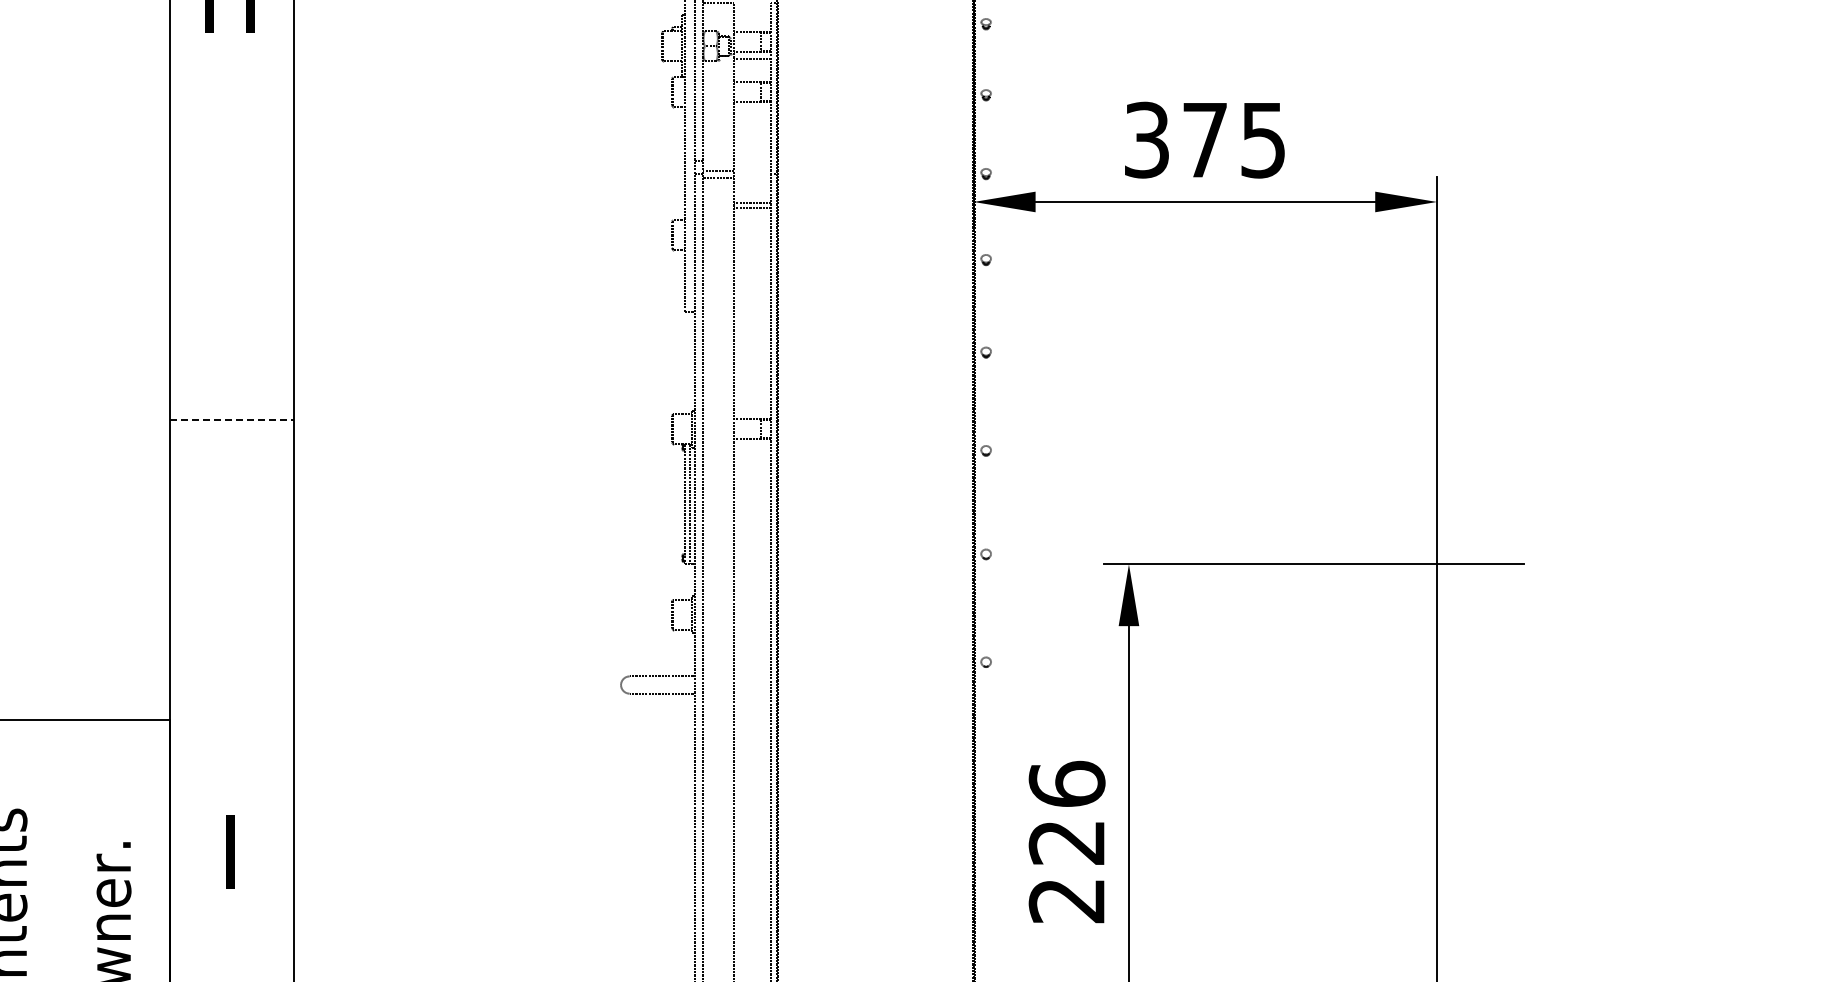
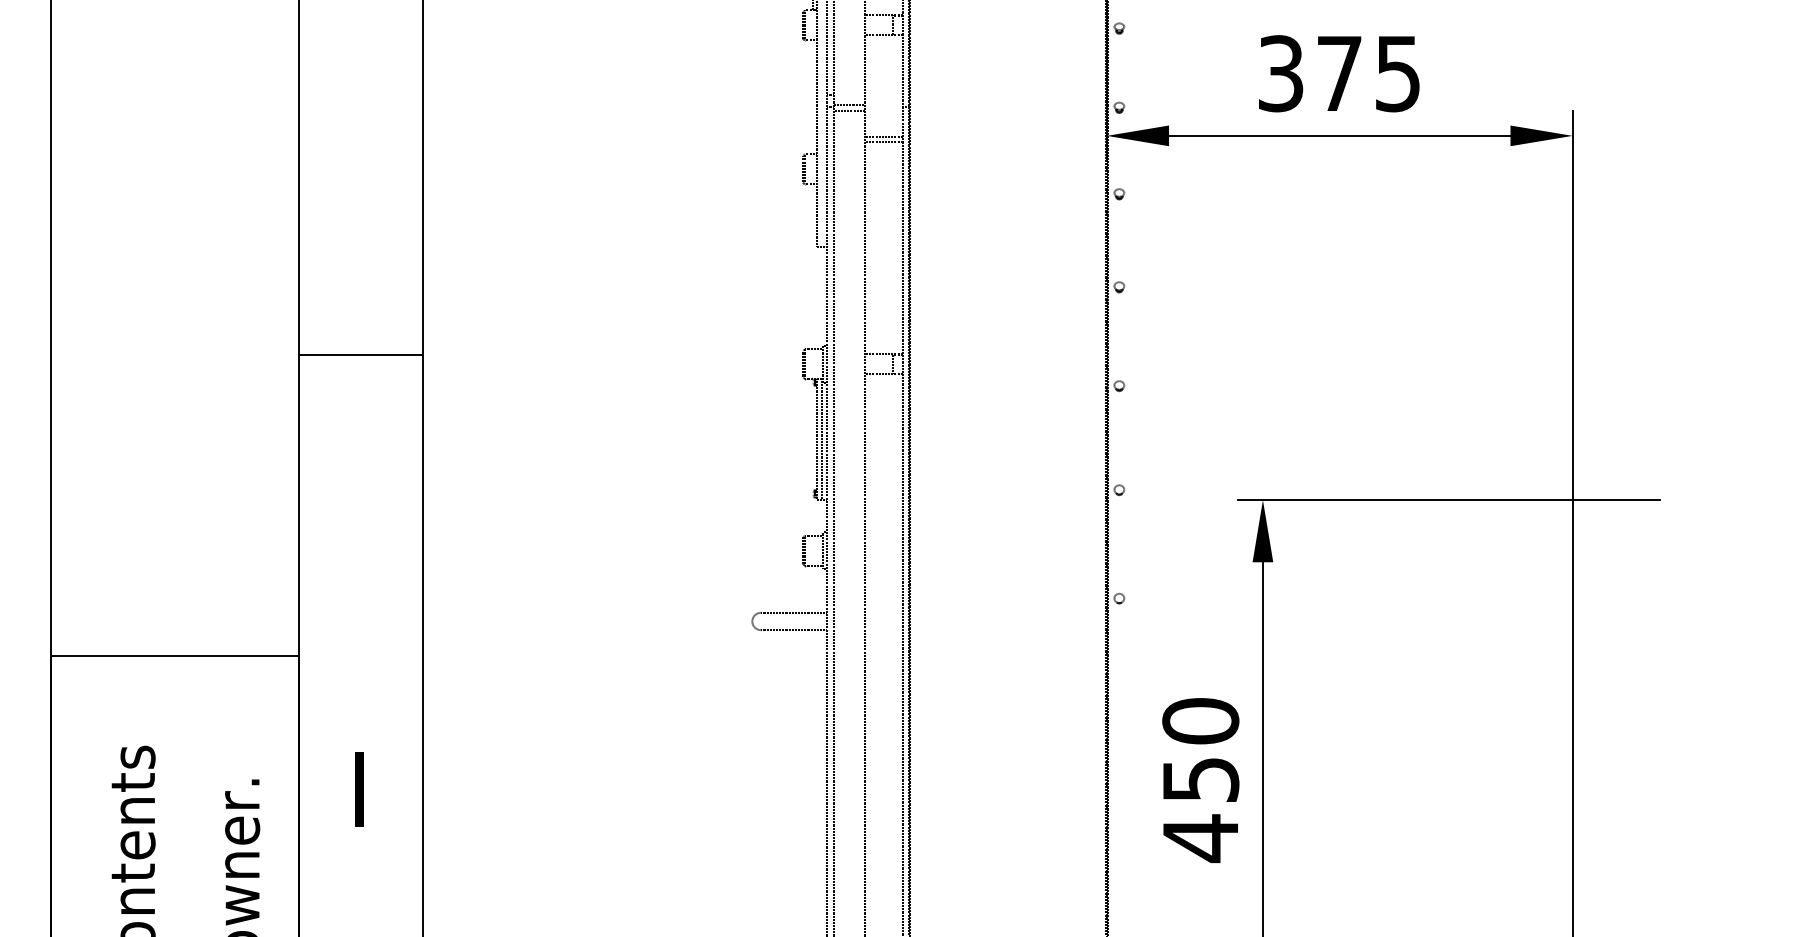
line: (232, 419) -> (361, 354), dashed -> solid
text: (1066, 842) -> (1200, 779), 226 -> 450

